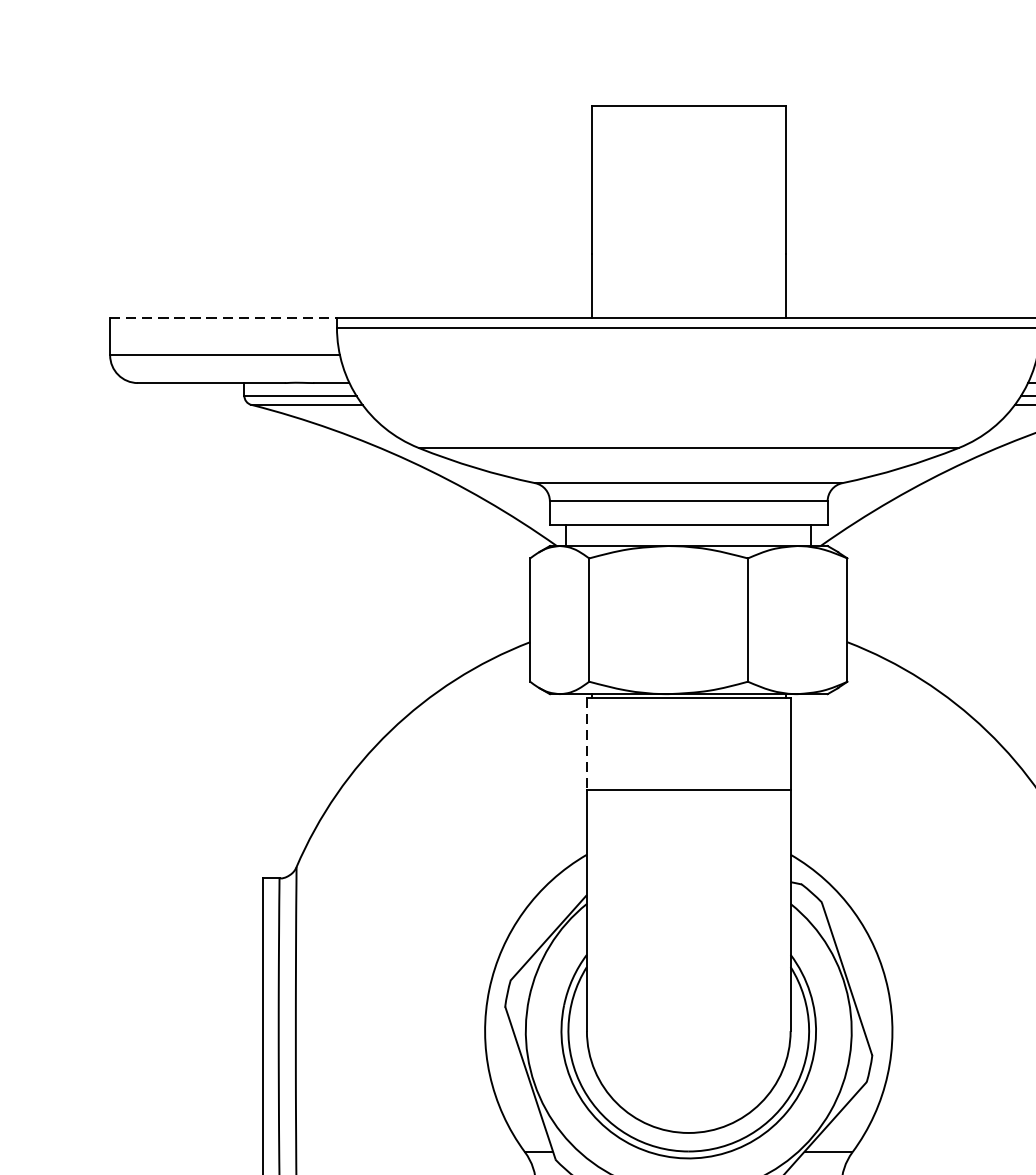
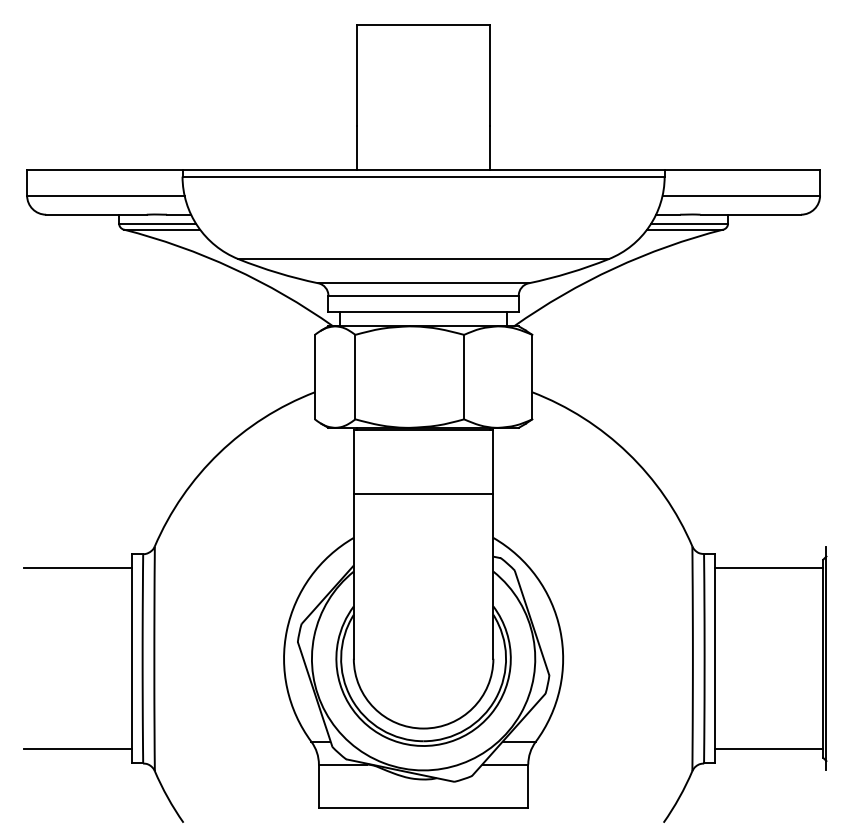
line: (223, 318) -> (104, 170), dashed -> solid
line: (586, 744) -> (353, 462), dashed -> solid
line: (183, 899) -> (77, 568), added
line: (183, 1163) -> (77, 749), added

